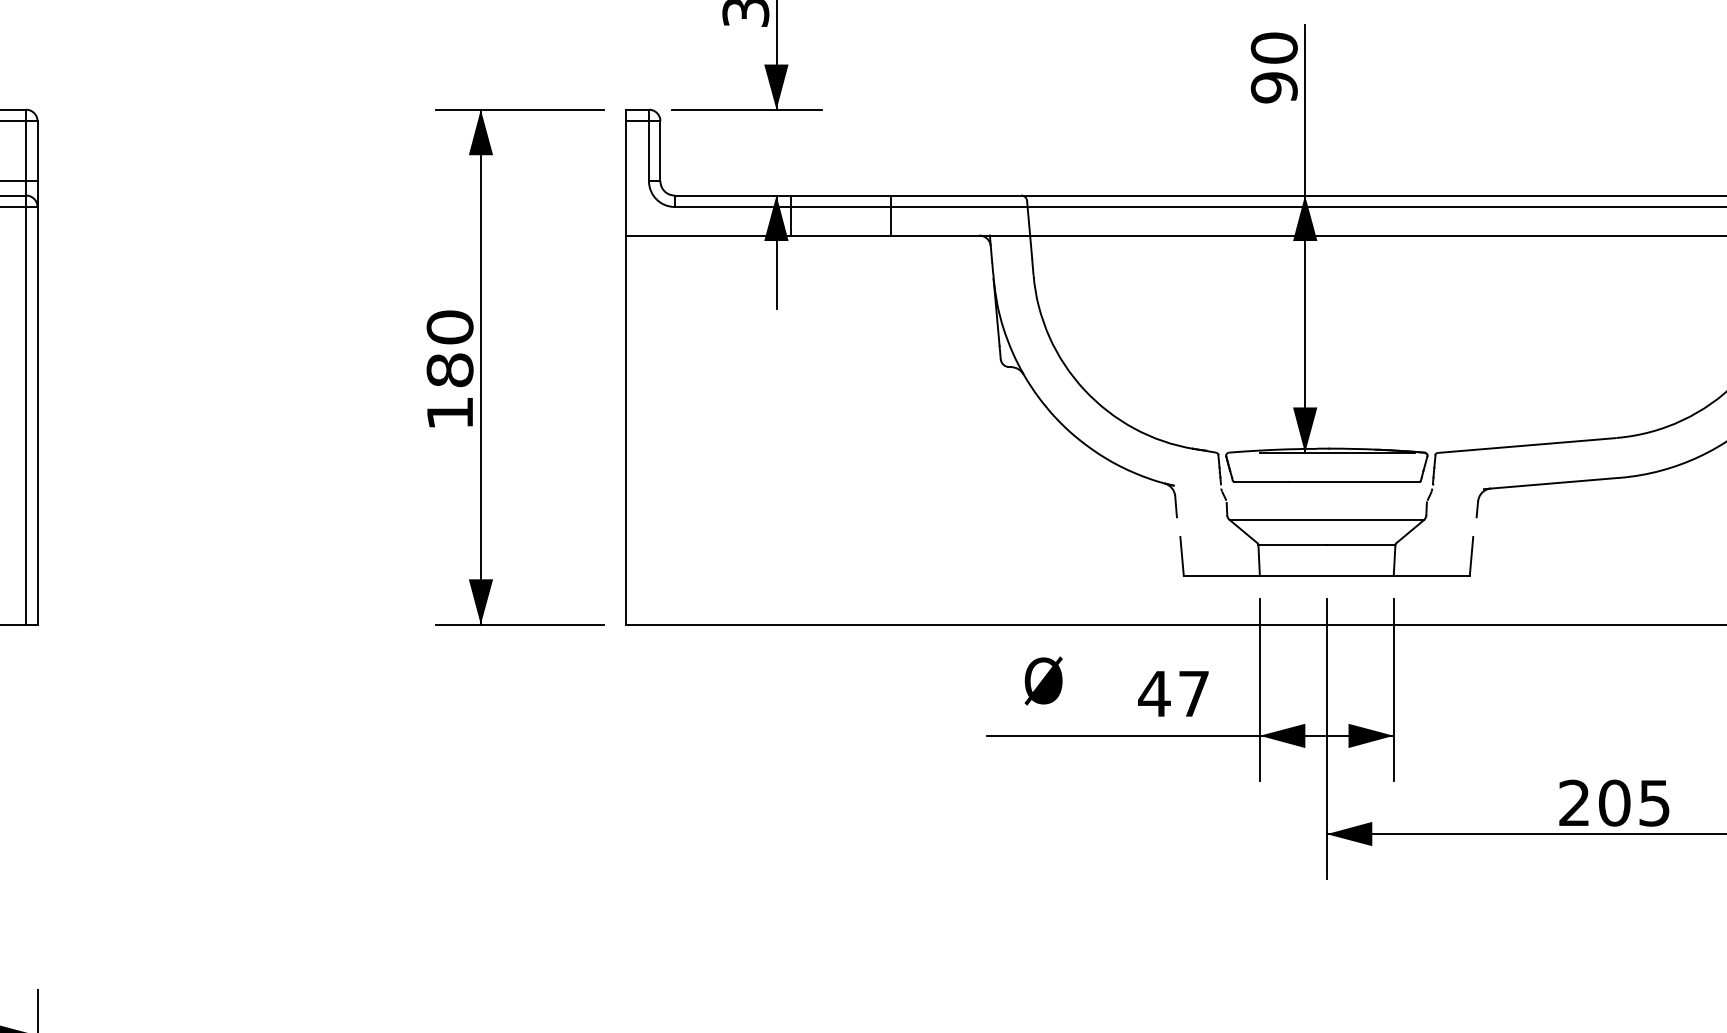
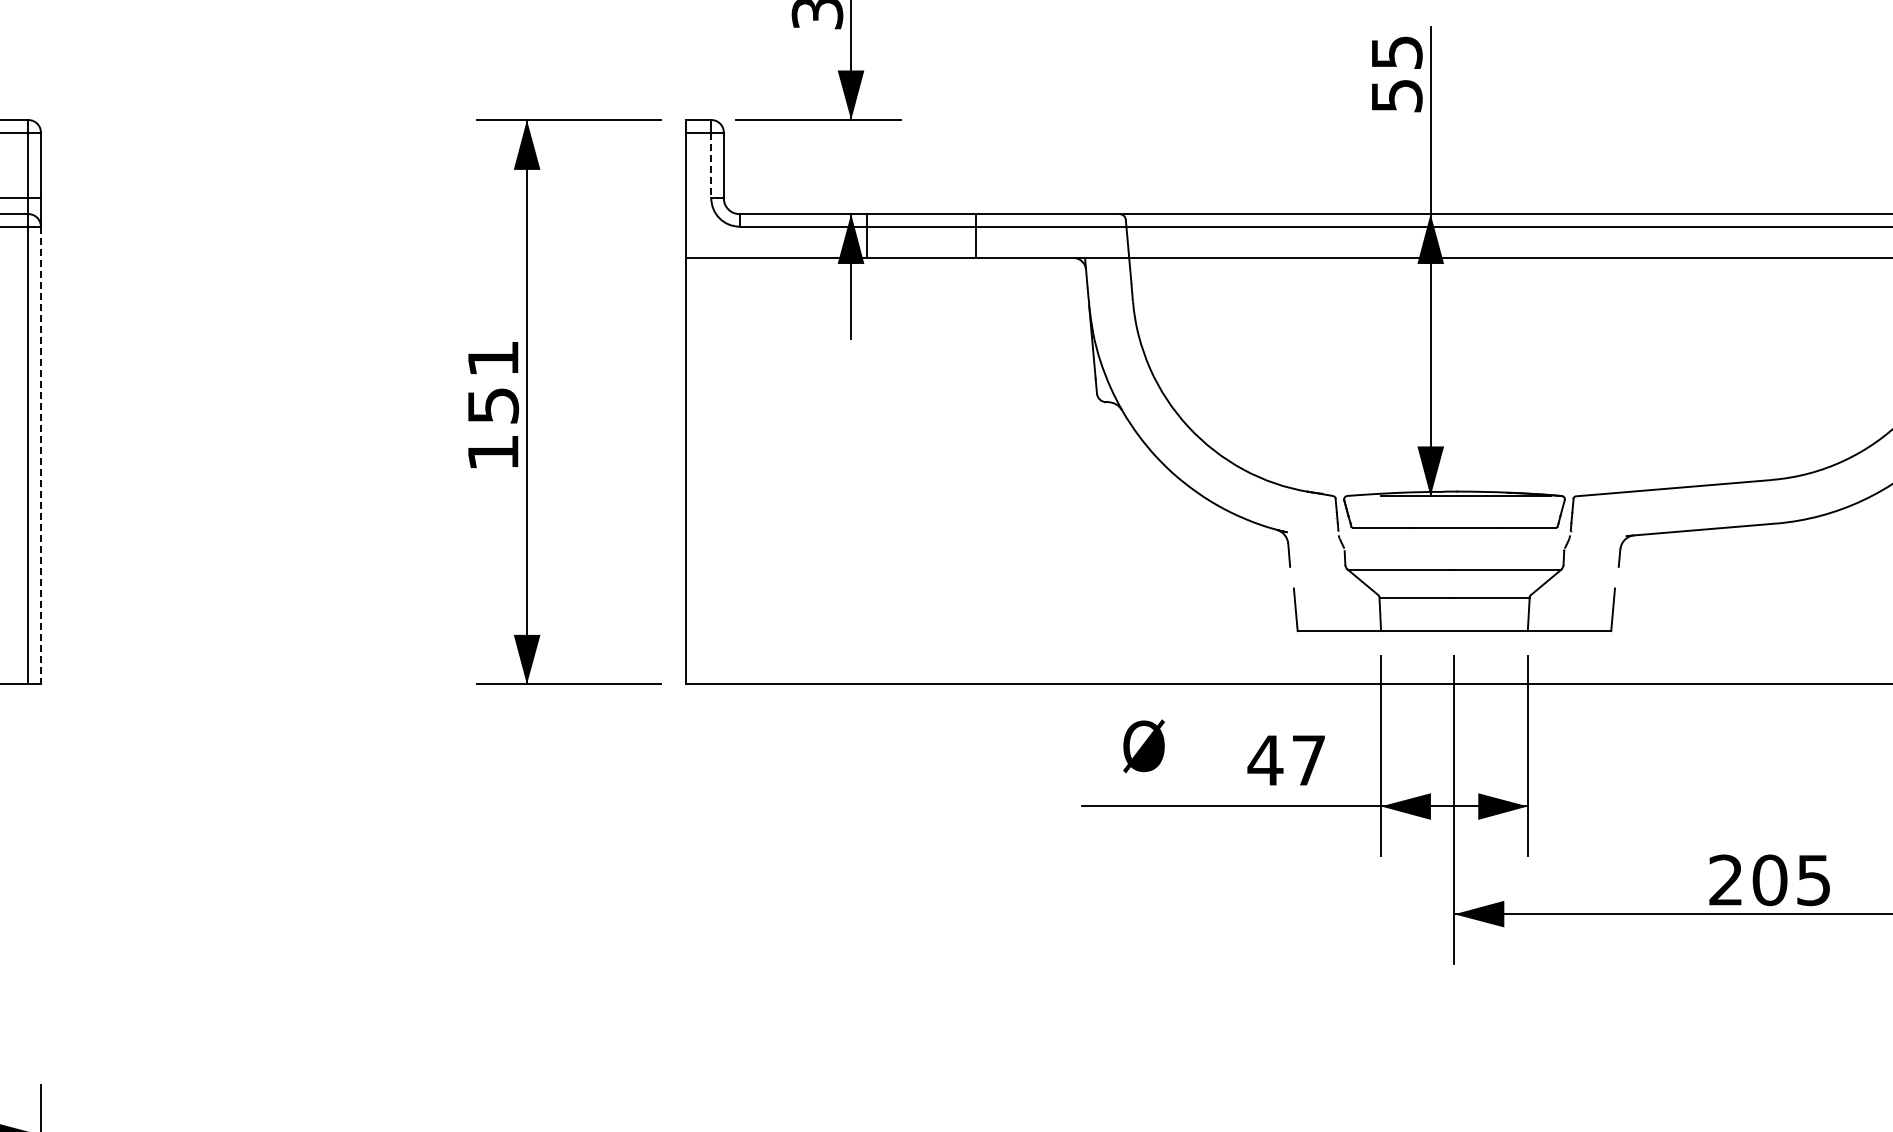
text: (1273, 68) -> (1396, 74), 90 -> 55
line: (649, 151) -> (711, 165), solid -> dashed
text: (450, 349) -> (493, 382), 180 -> 151
line: (37, 415) -> (40, 455), solid -> dashed

